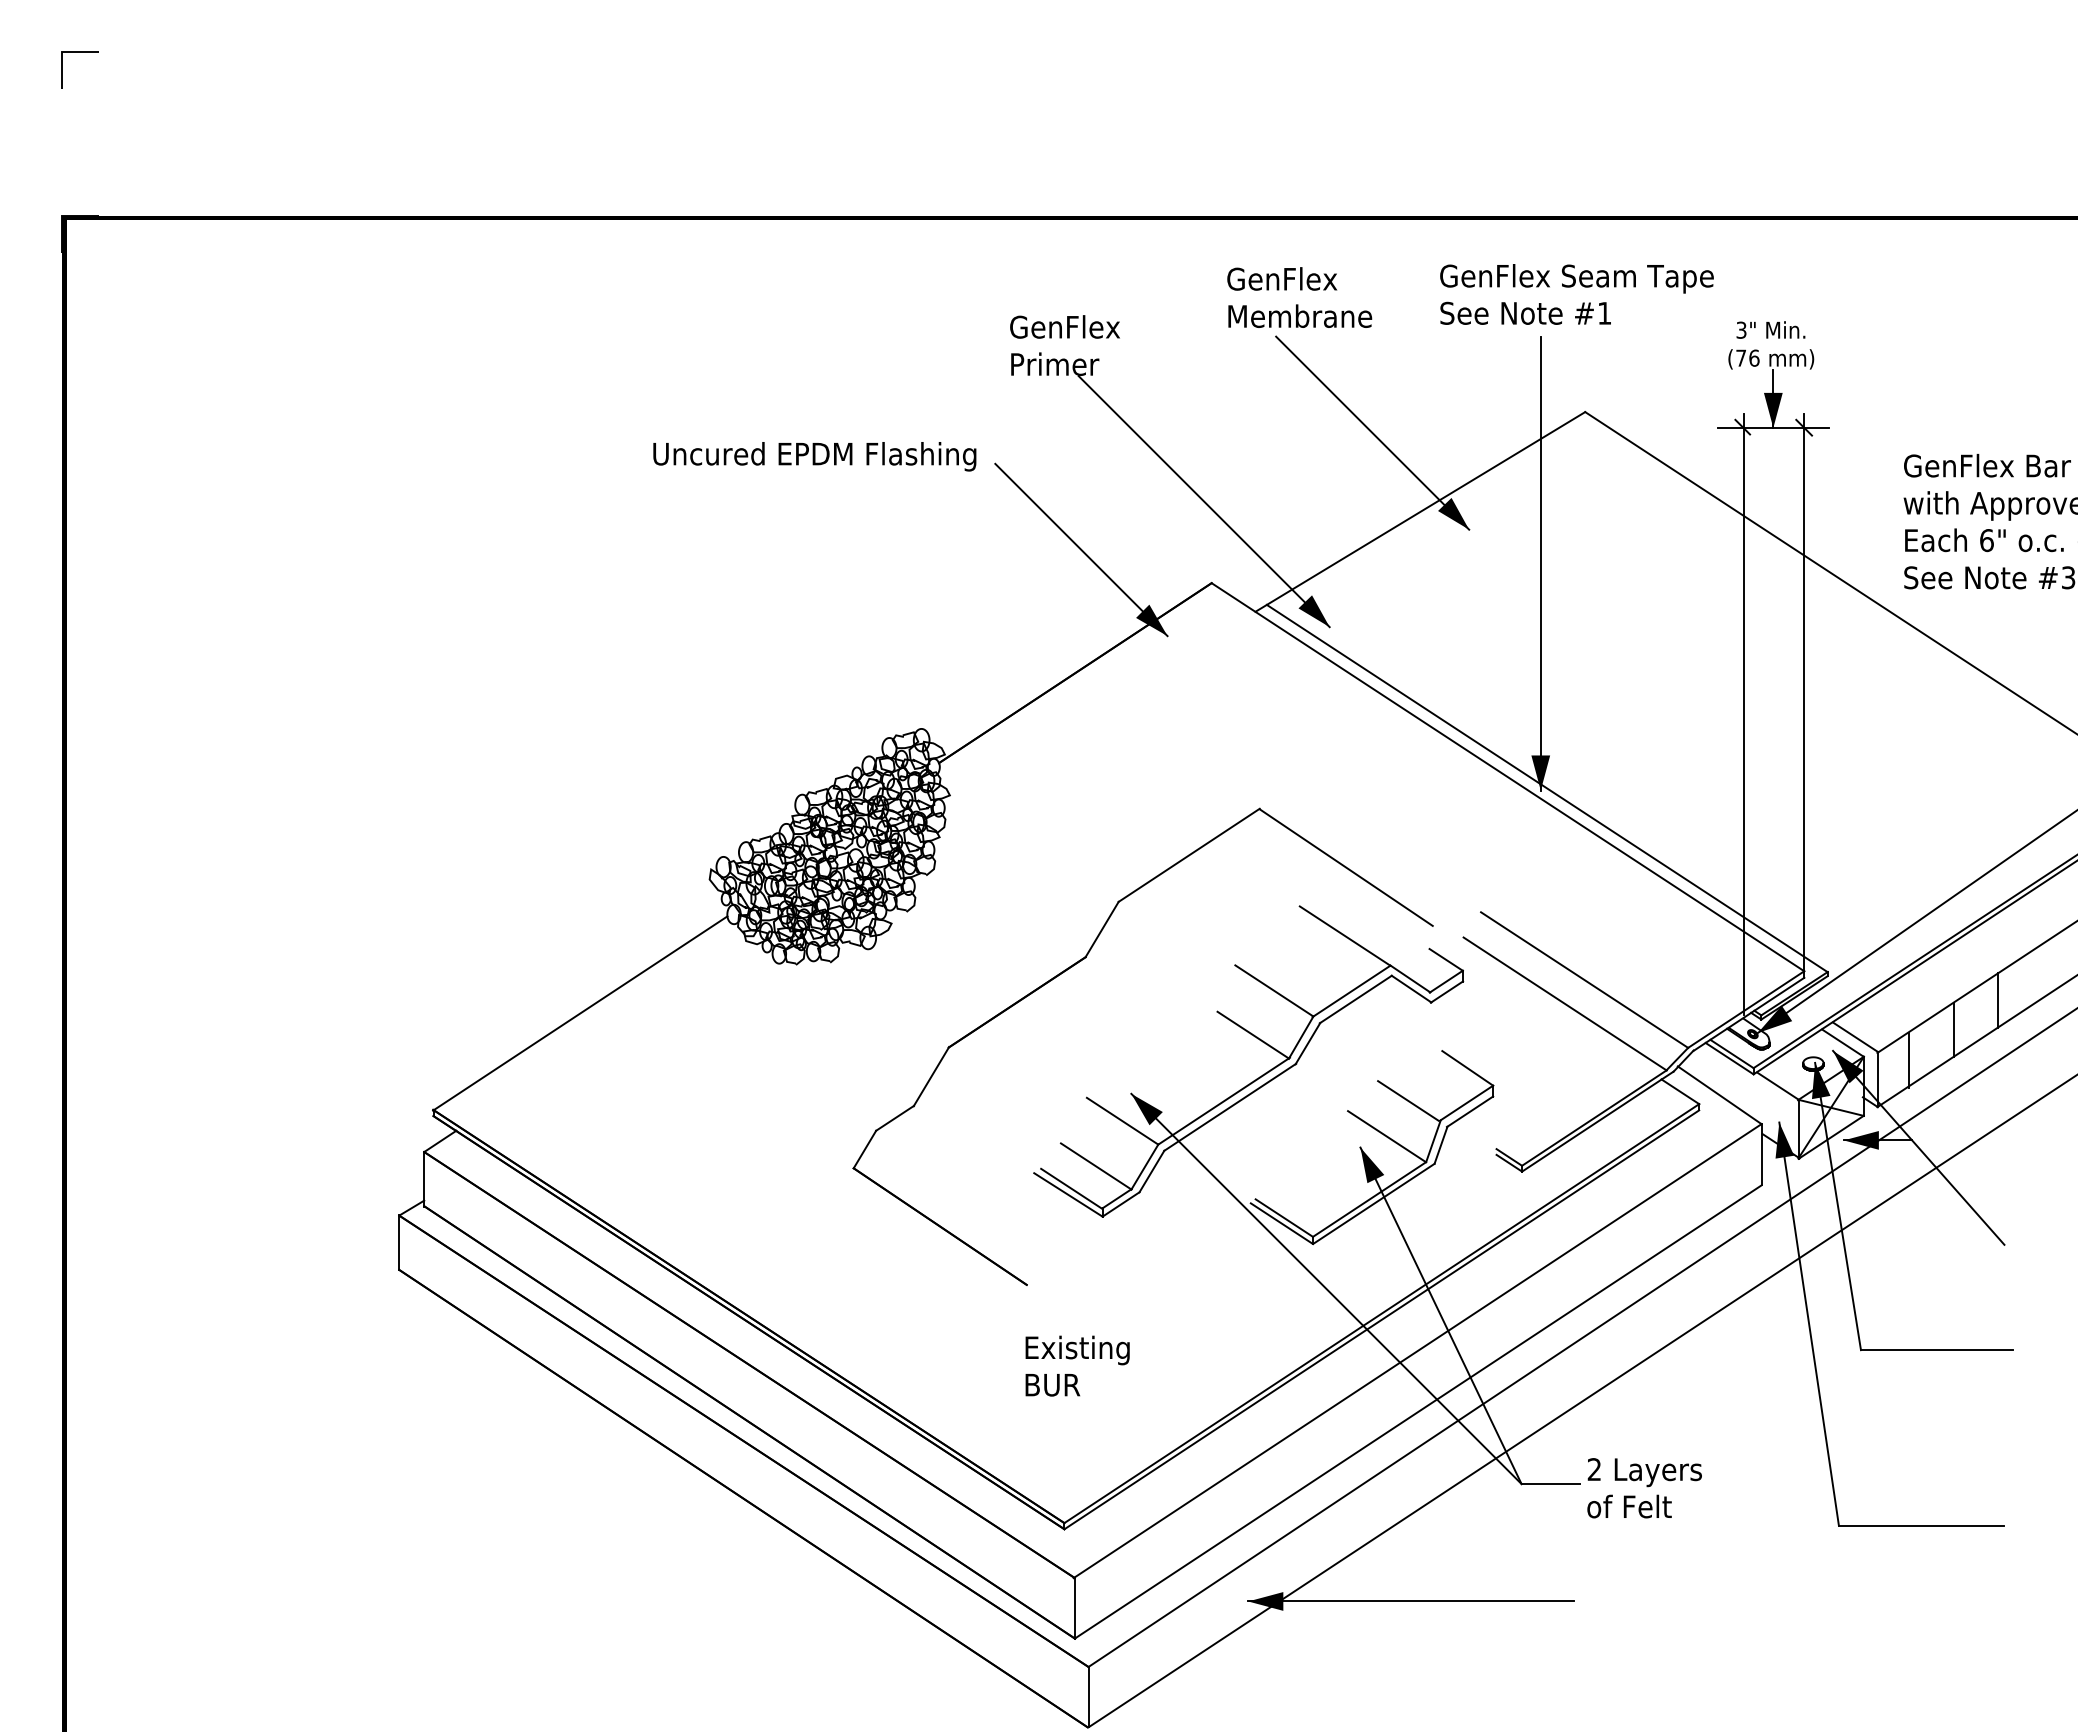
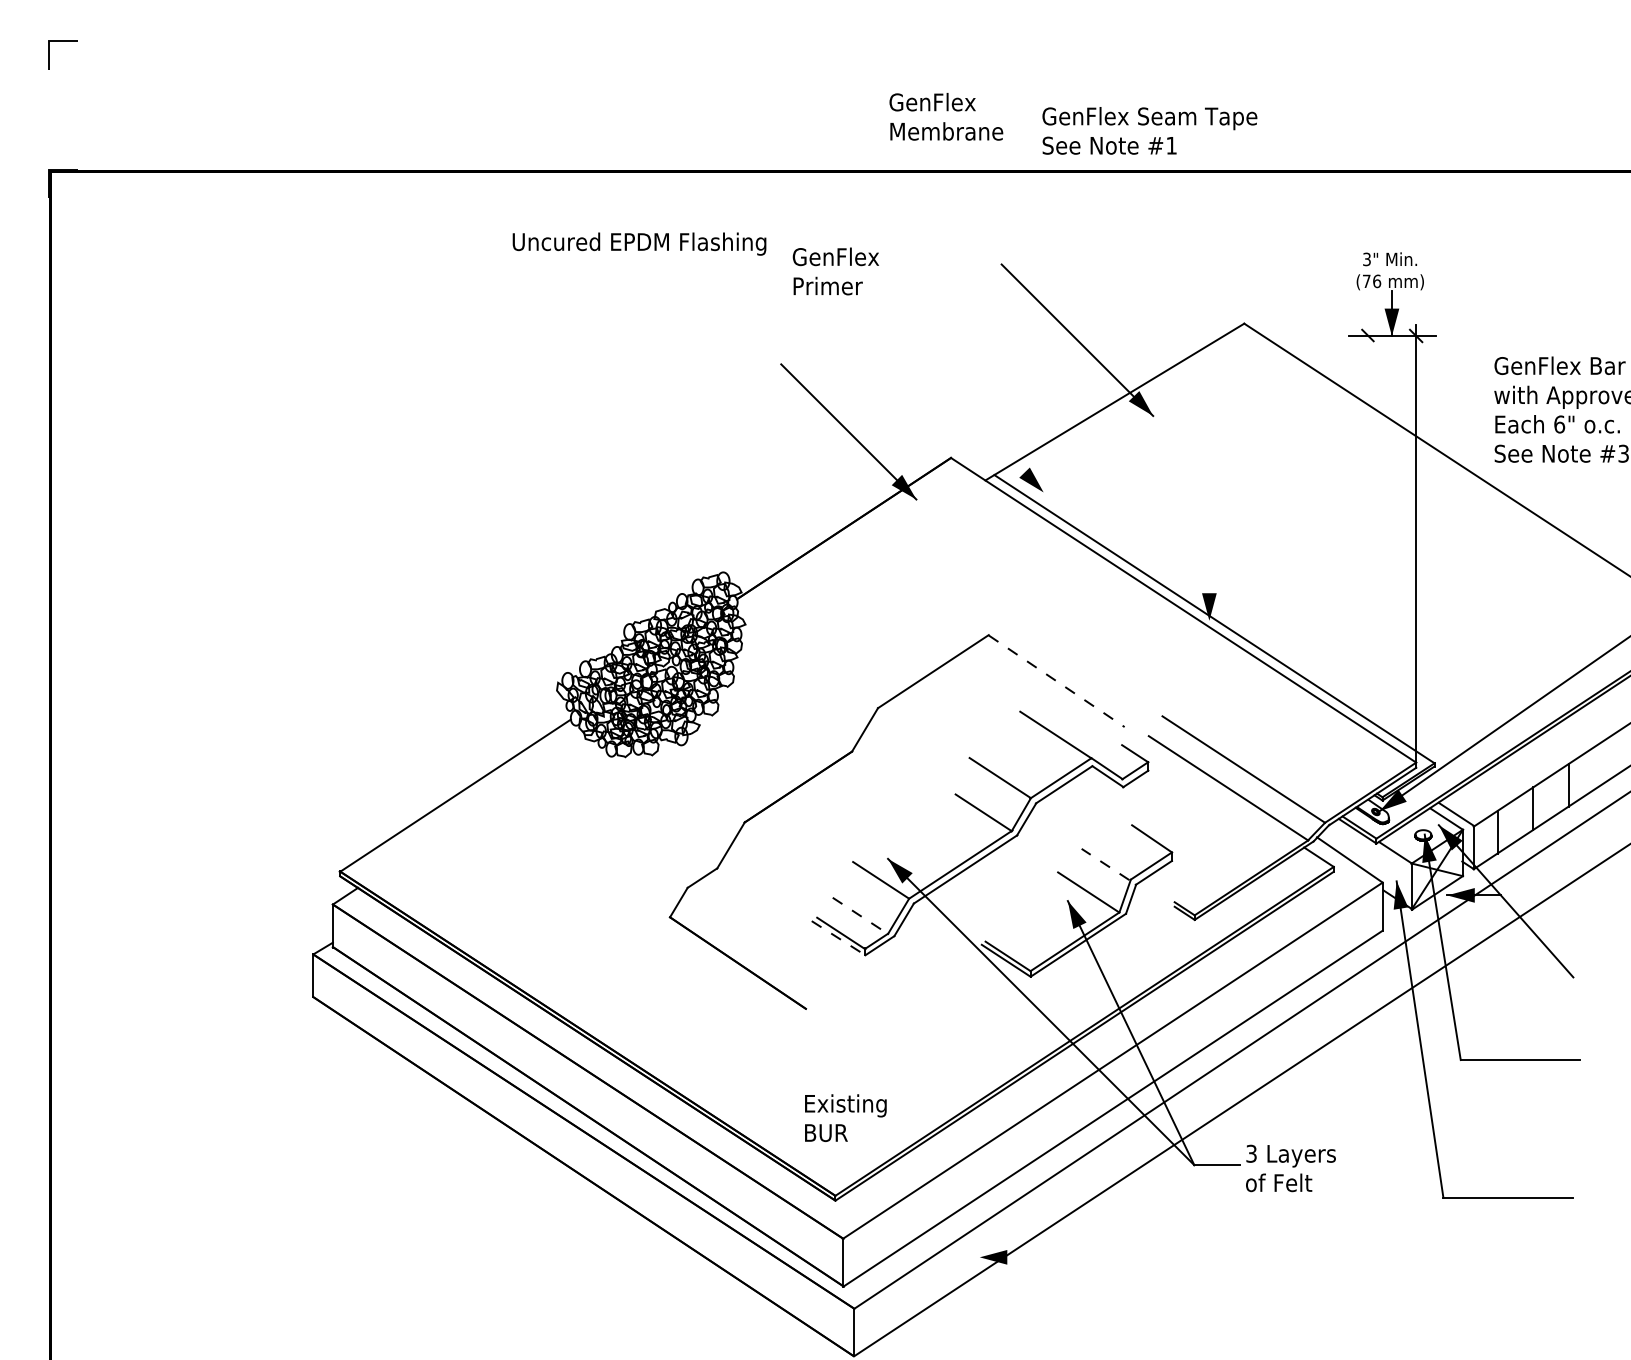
text: (1576, 294) -> (1149, 130), moved
text: (1299, 297) -> (946, 116), moved
text: (814, 456) -> (639, 243), moved
line: (1203, 501) -> (944, 393), removed
line: (1540, 563) -> (1209, 442), removed
line: (1743, 714) -> (1368, 561), removed
line: (1346, 867) -> (1056, 681), solid -> dashed
line: (1407, 1100) -> (1104, 864), solid -> dashed
line: (1096, 1166) -> (860, 915), solid -> dashed
line: (1068, 1194) -> (838, 937), solid -> dashed
text: (1077, 1365) -> (845, 1117), moved
text: (1594, 1469) -> (1251, 1153), 2 -> 3
line: (1410, 1601) -> (1107, 1257), removed

